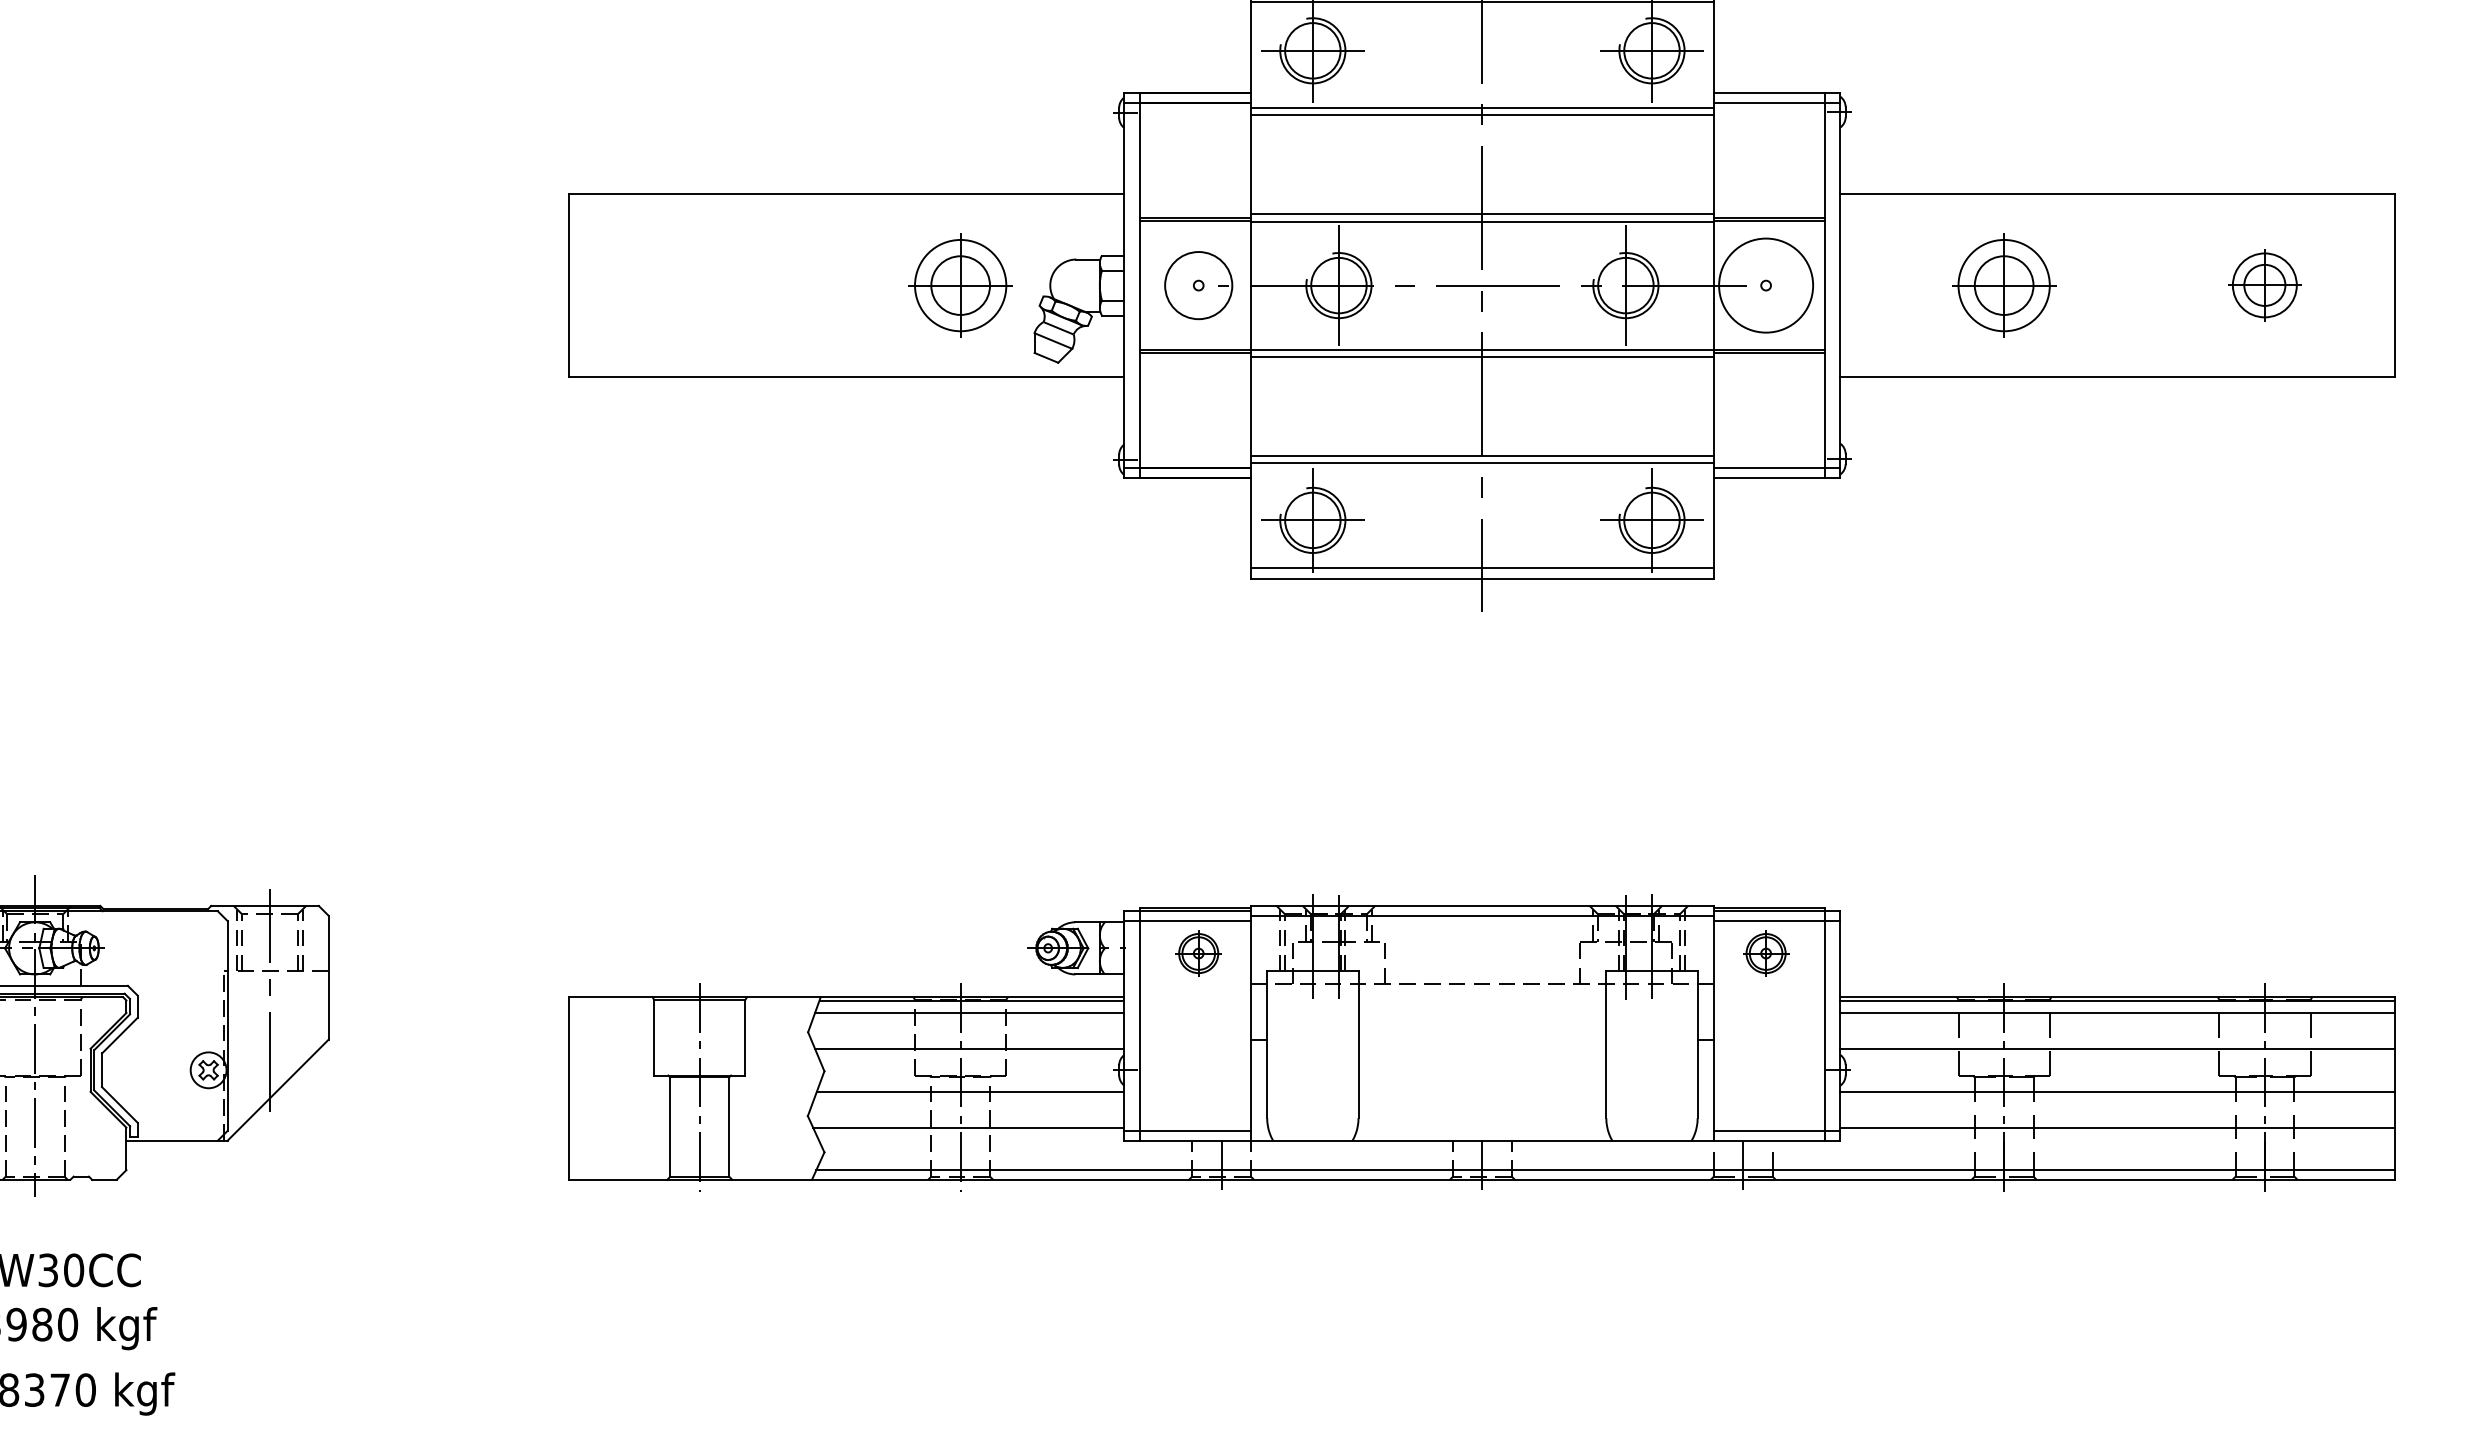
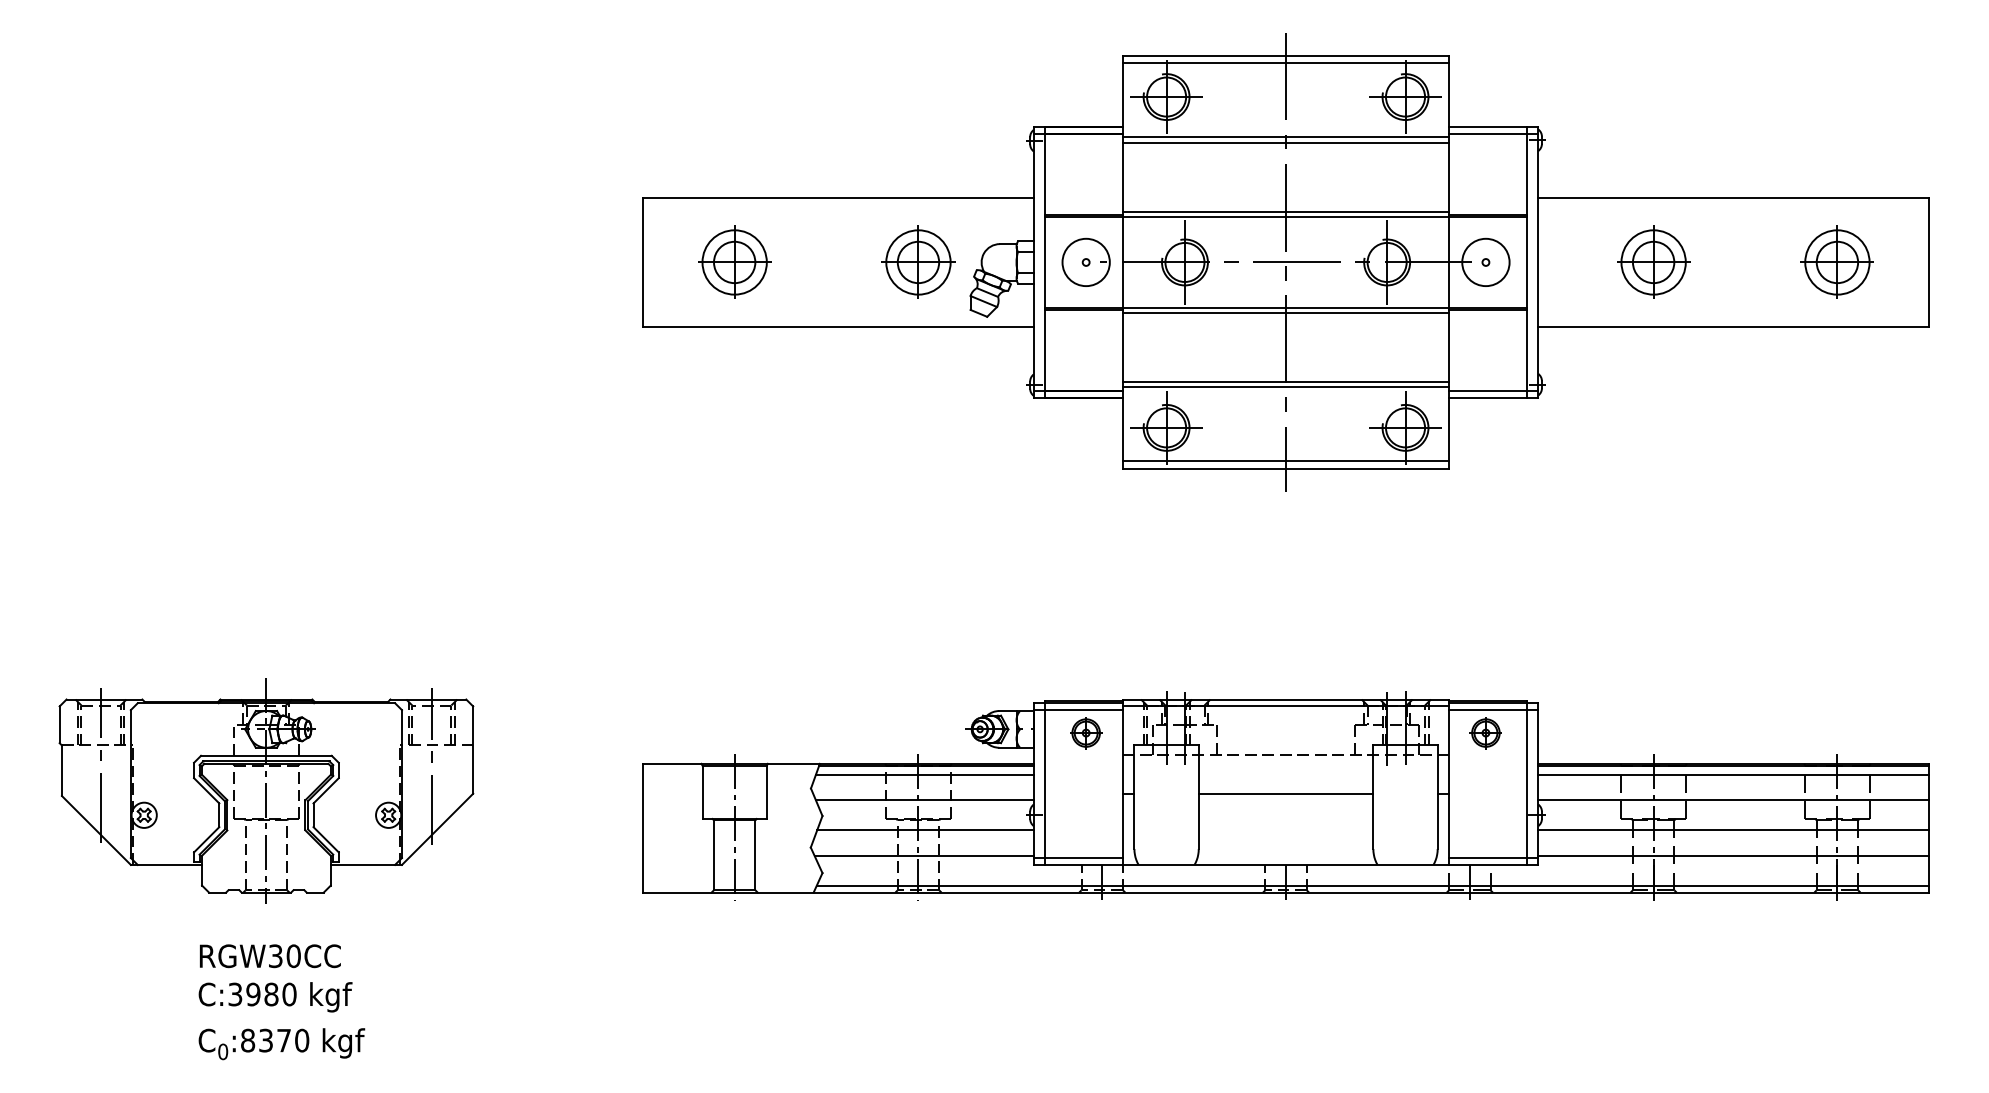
part: (699, 284) -> (734, 261), added
part: (2263, 284) -> (1836, 261), size x1.43
circle: (1765, 285) -> (1485, 262), size x0.71
line: (1481, 1039) -> (1285, 793), added

